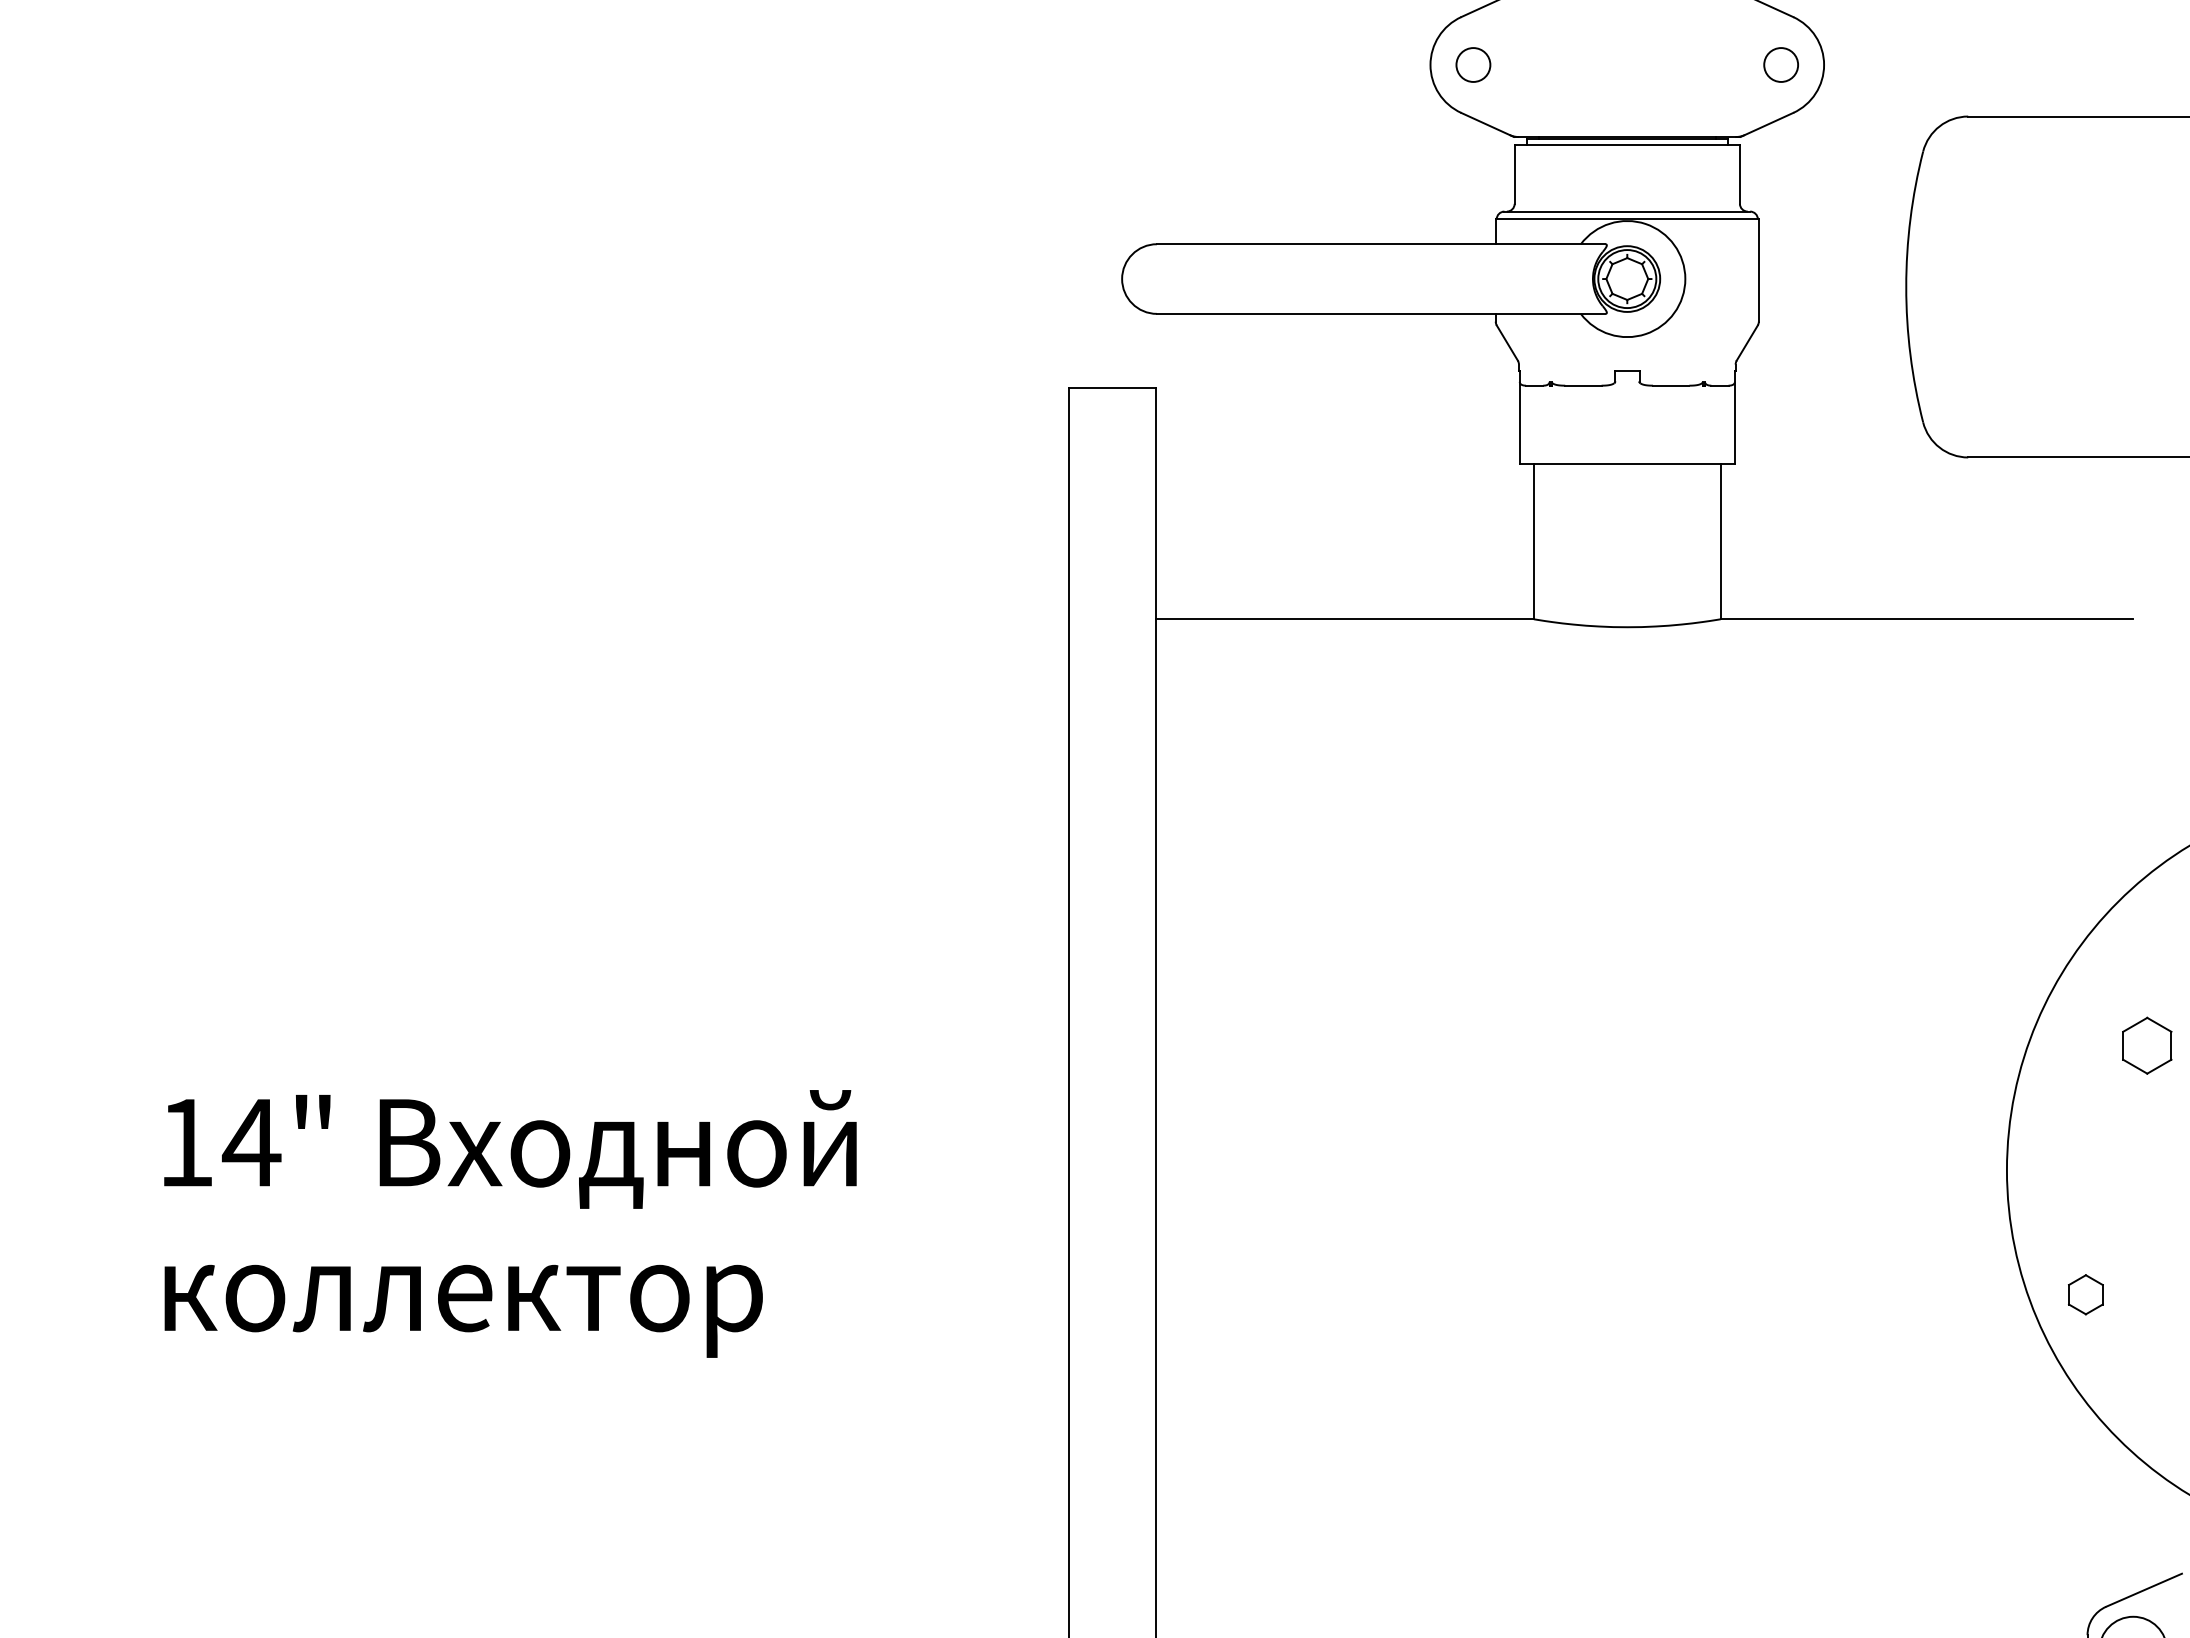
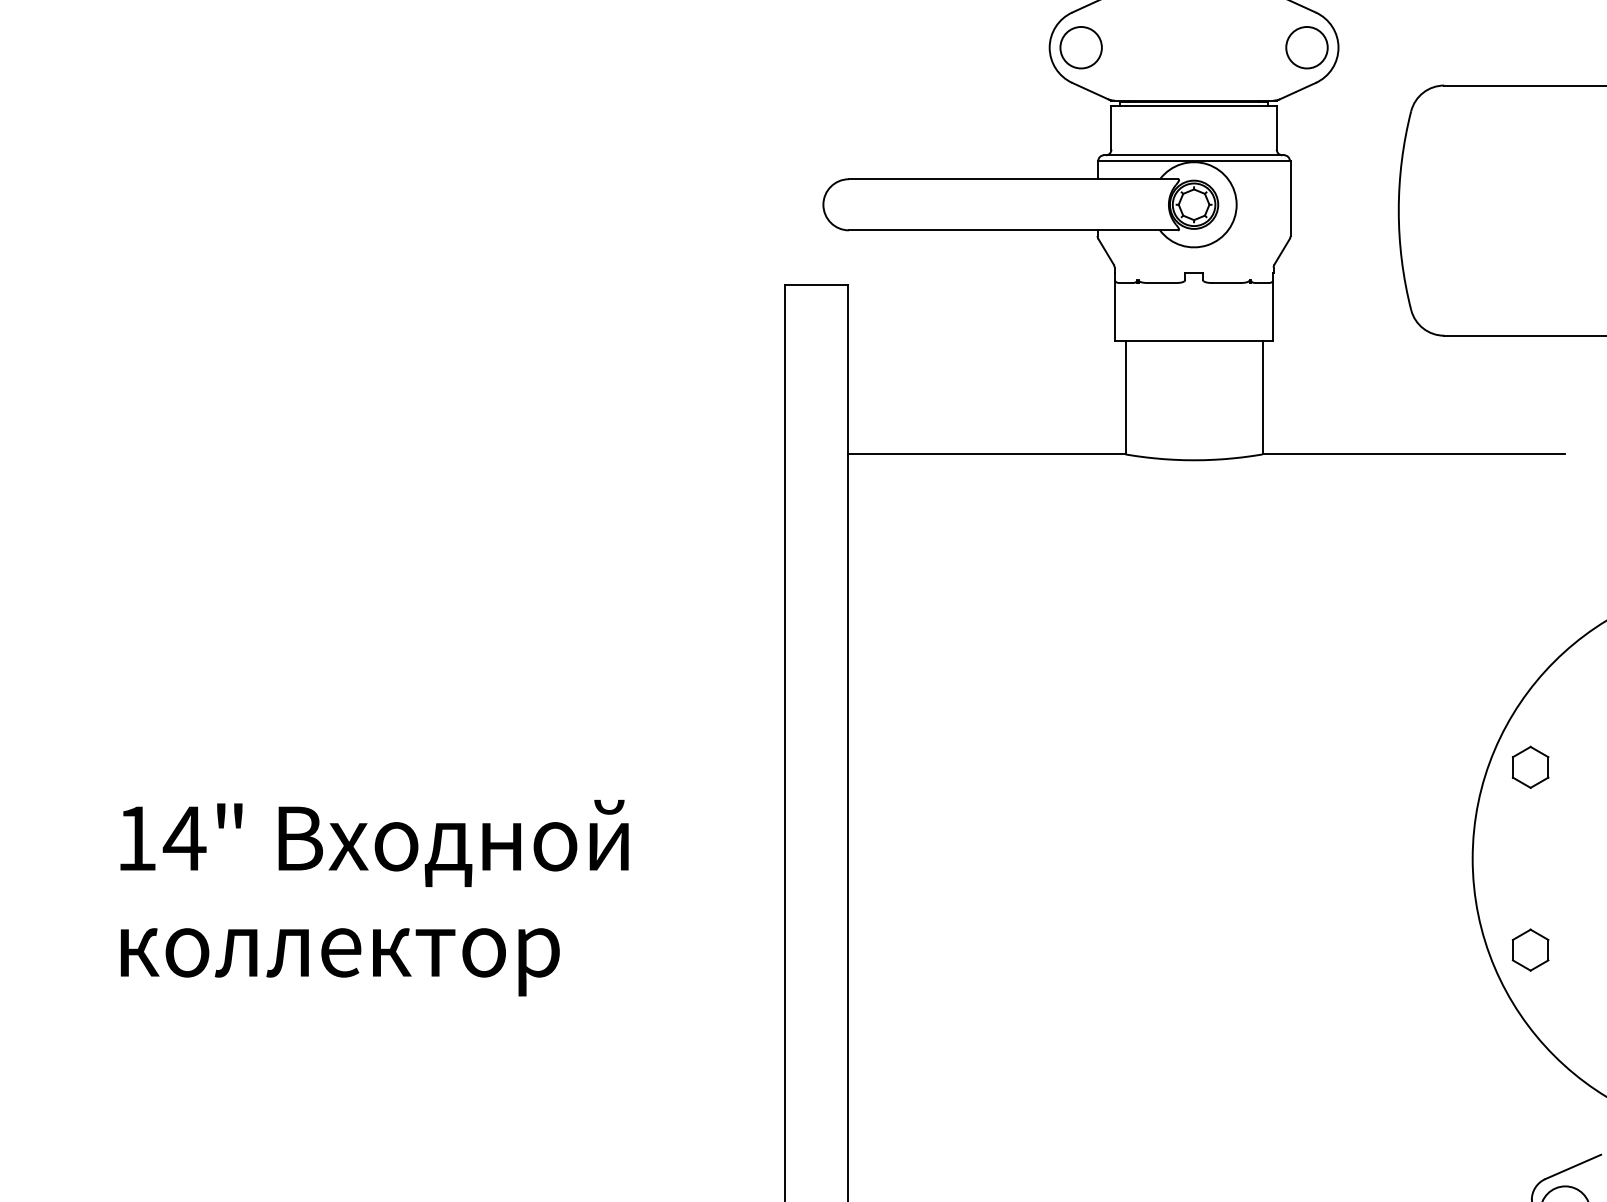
circle: (1472, 64) -> (1080, 47), size x1.67
circle: (1780, 64) -> (1306, 47), size x1.67
part: (2147, 1044) -> (1530, 766), moved
part: (2085, 1293) -> (1530, 949), size x1.43

